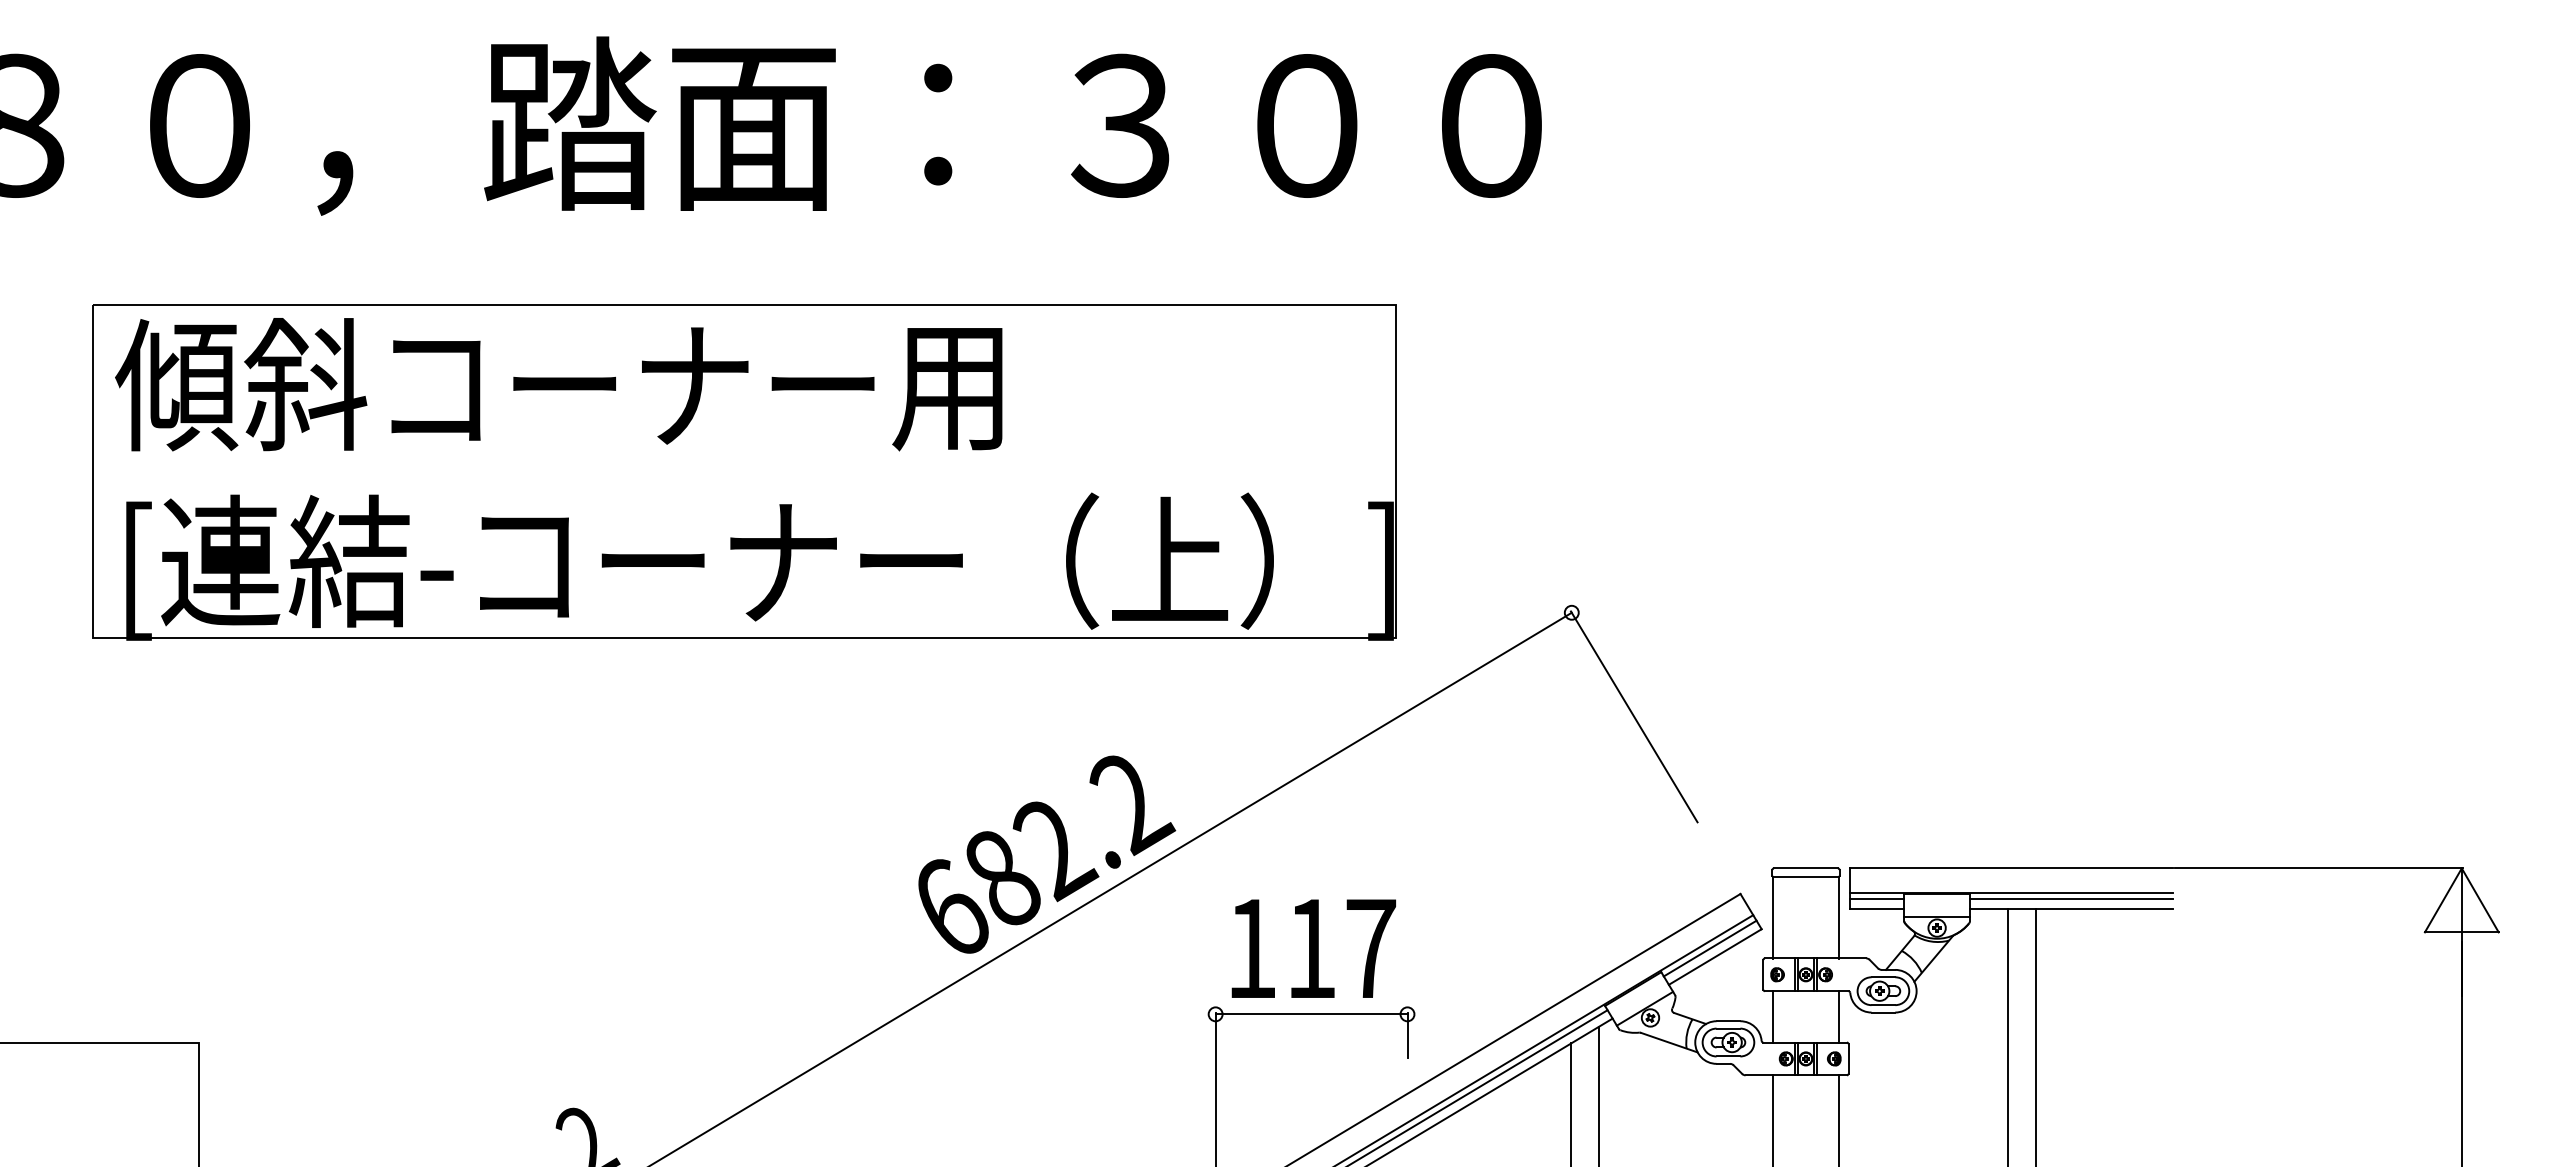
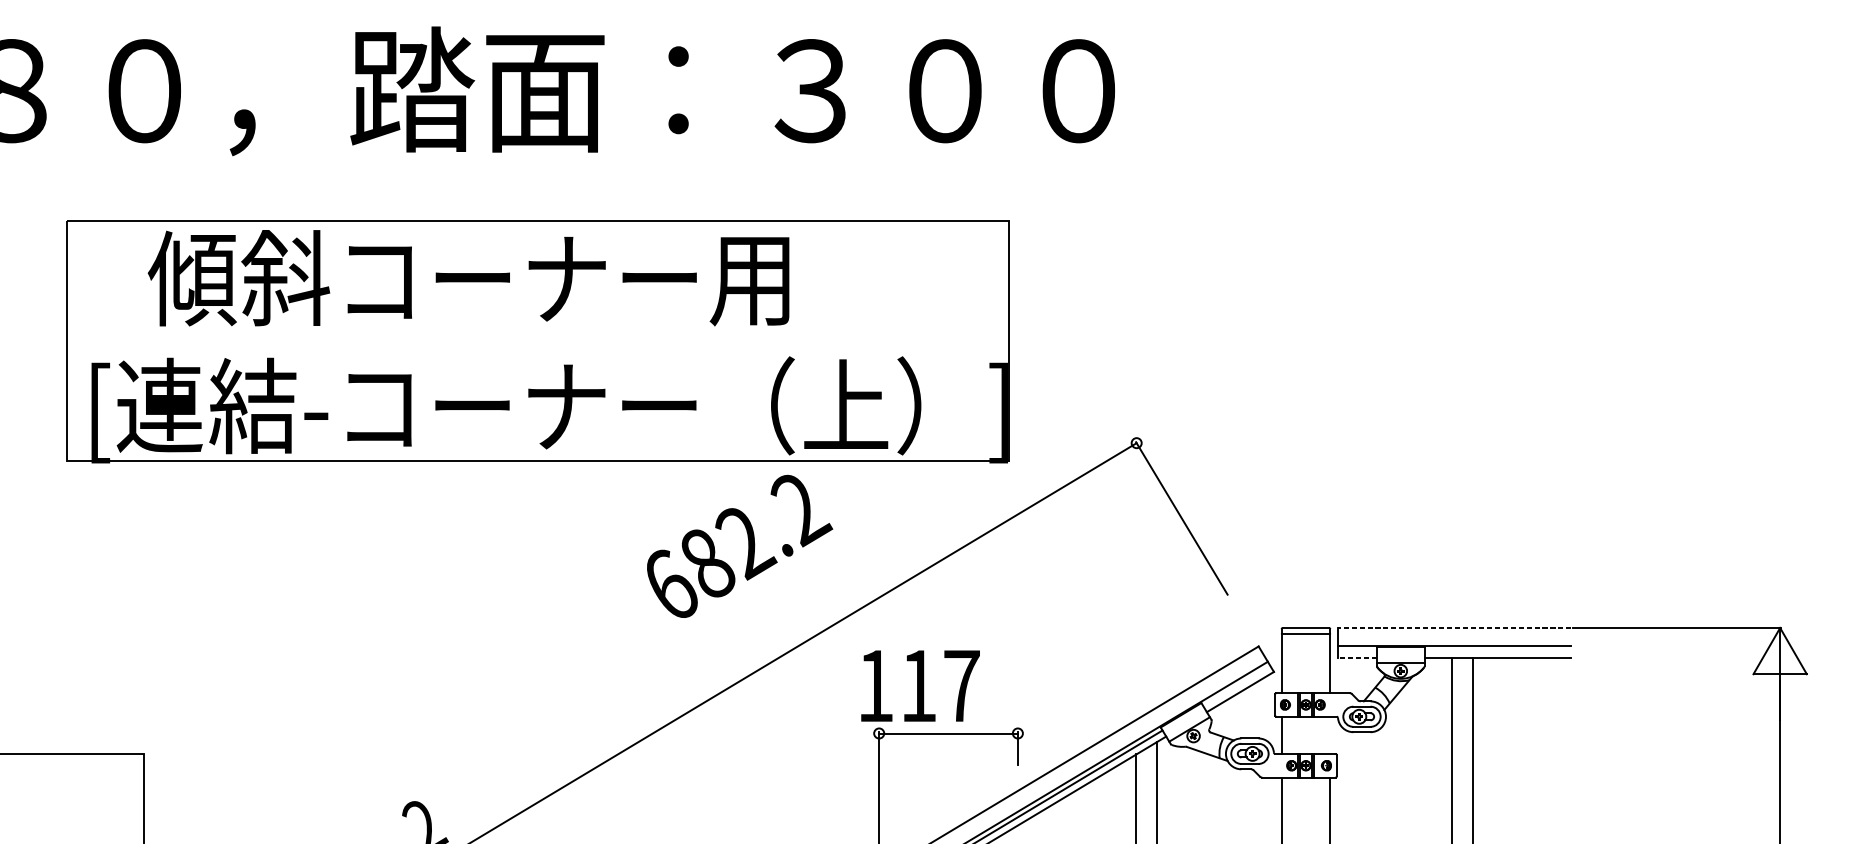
text: (558, 384) -> (468, 278), moved
text: (1047, 854) -> (740, 546), moved
line: (2011, 868) -> (1454, 628), solid -> dashed
line: (1877, 899) -> (1357, 650), removed
line: (2071, 899) -> (1497, 650), removed
line: (1876, 909) -> (1356, 657), solid -> dashed
text: (1313, 948) -> (920, 685), moved
line: (1709, 948) -> (1236, 685), removed
line: (1839, 1016) -> (1330, 735), removed

